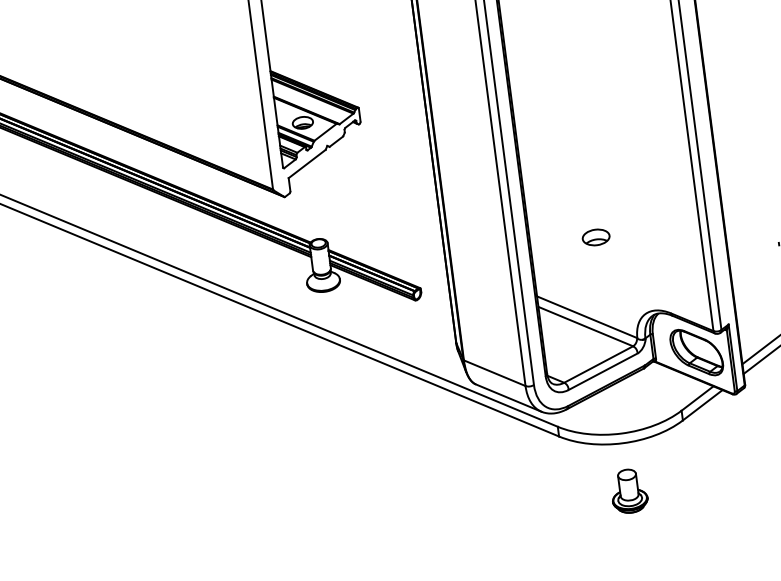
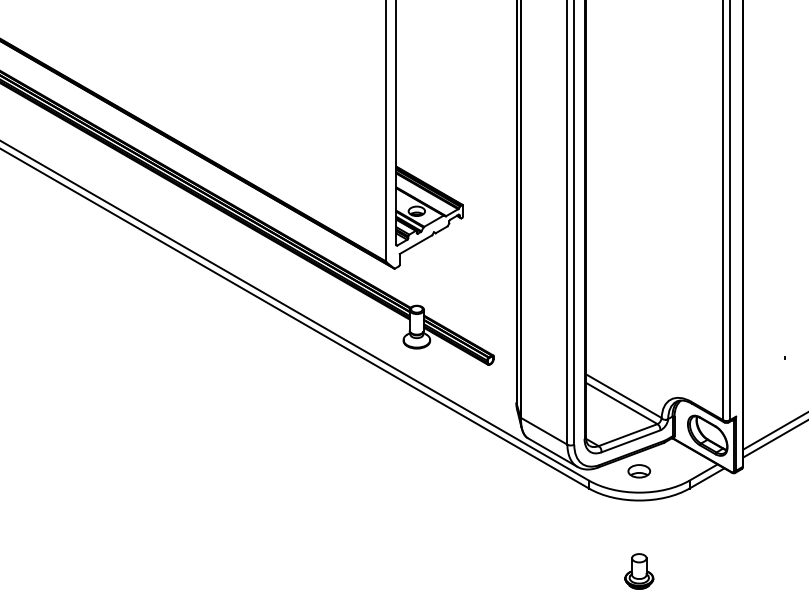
part: (596, 237) -> (639, 471), moved
part: (629, 491) -> (639, 571), moved

